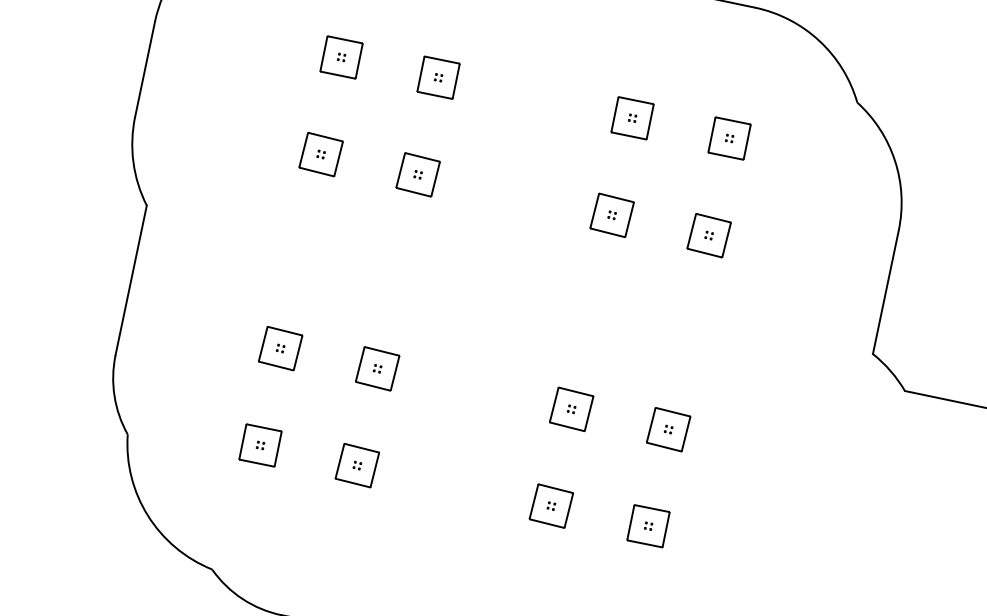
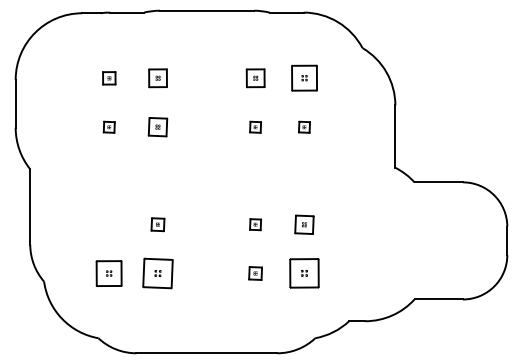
part: (341, 58) -> (109, 78), size x0.7
part: (729, 138) -> (304, 78), size x1.4
part: (321, 155) -> (109, 127), size x0.6
part: (611, 215) -> (255, 127), size x0.6
part: (709, 236) -> (304, 127), size x0.6
part: (281, 348) -> (109, 224), removed
part: (376, 368) -> (157, 224), size x0.7
part: (571, 408) -> (255, 224), size x0.6
part: (261, 445) -> (109, 273), size x1.4
part: (356, 465) -> (157, 273), size x1.6
part: (551, 506) -> (255, 273), size x0.7
part: (648, 526) -> (304, 273), size x1.6

